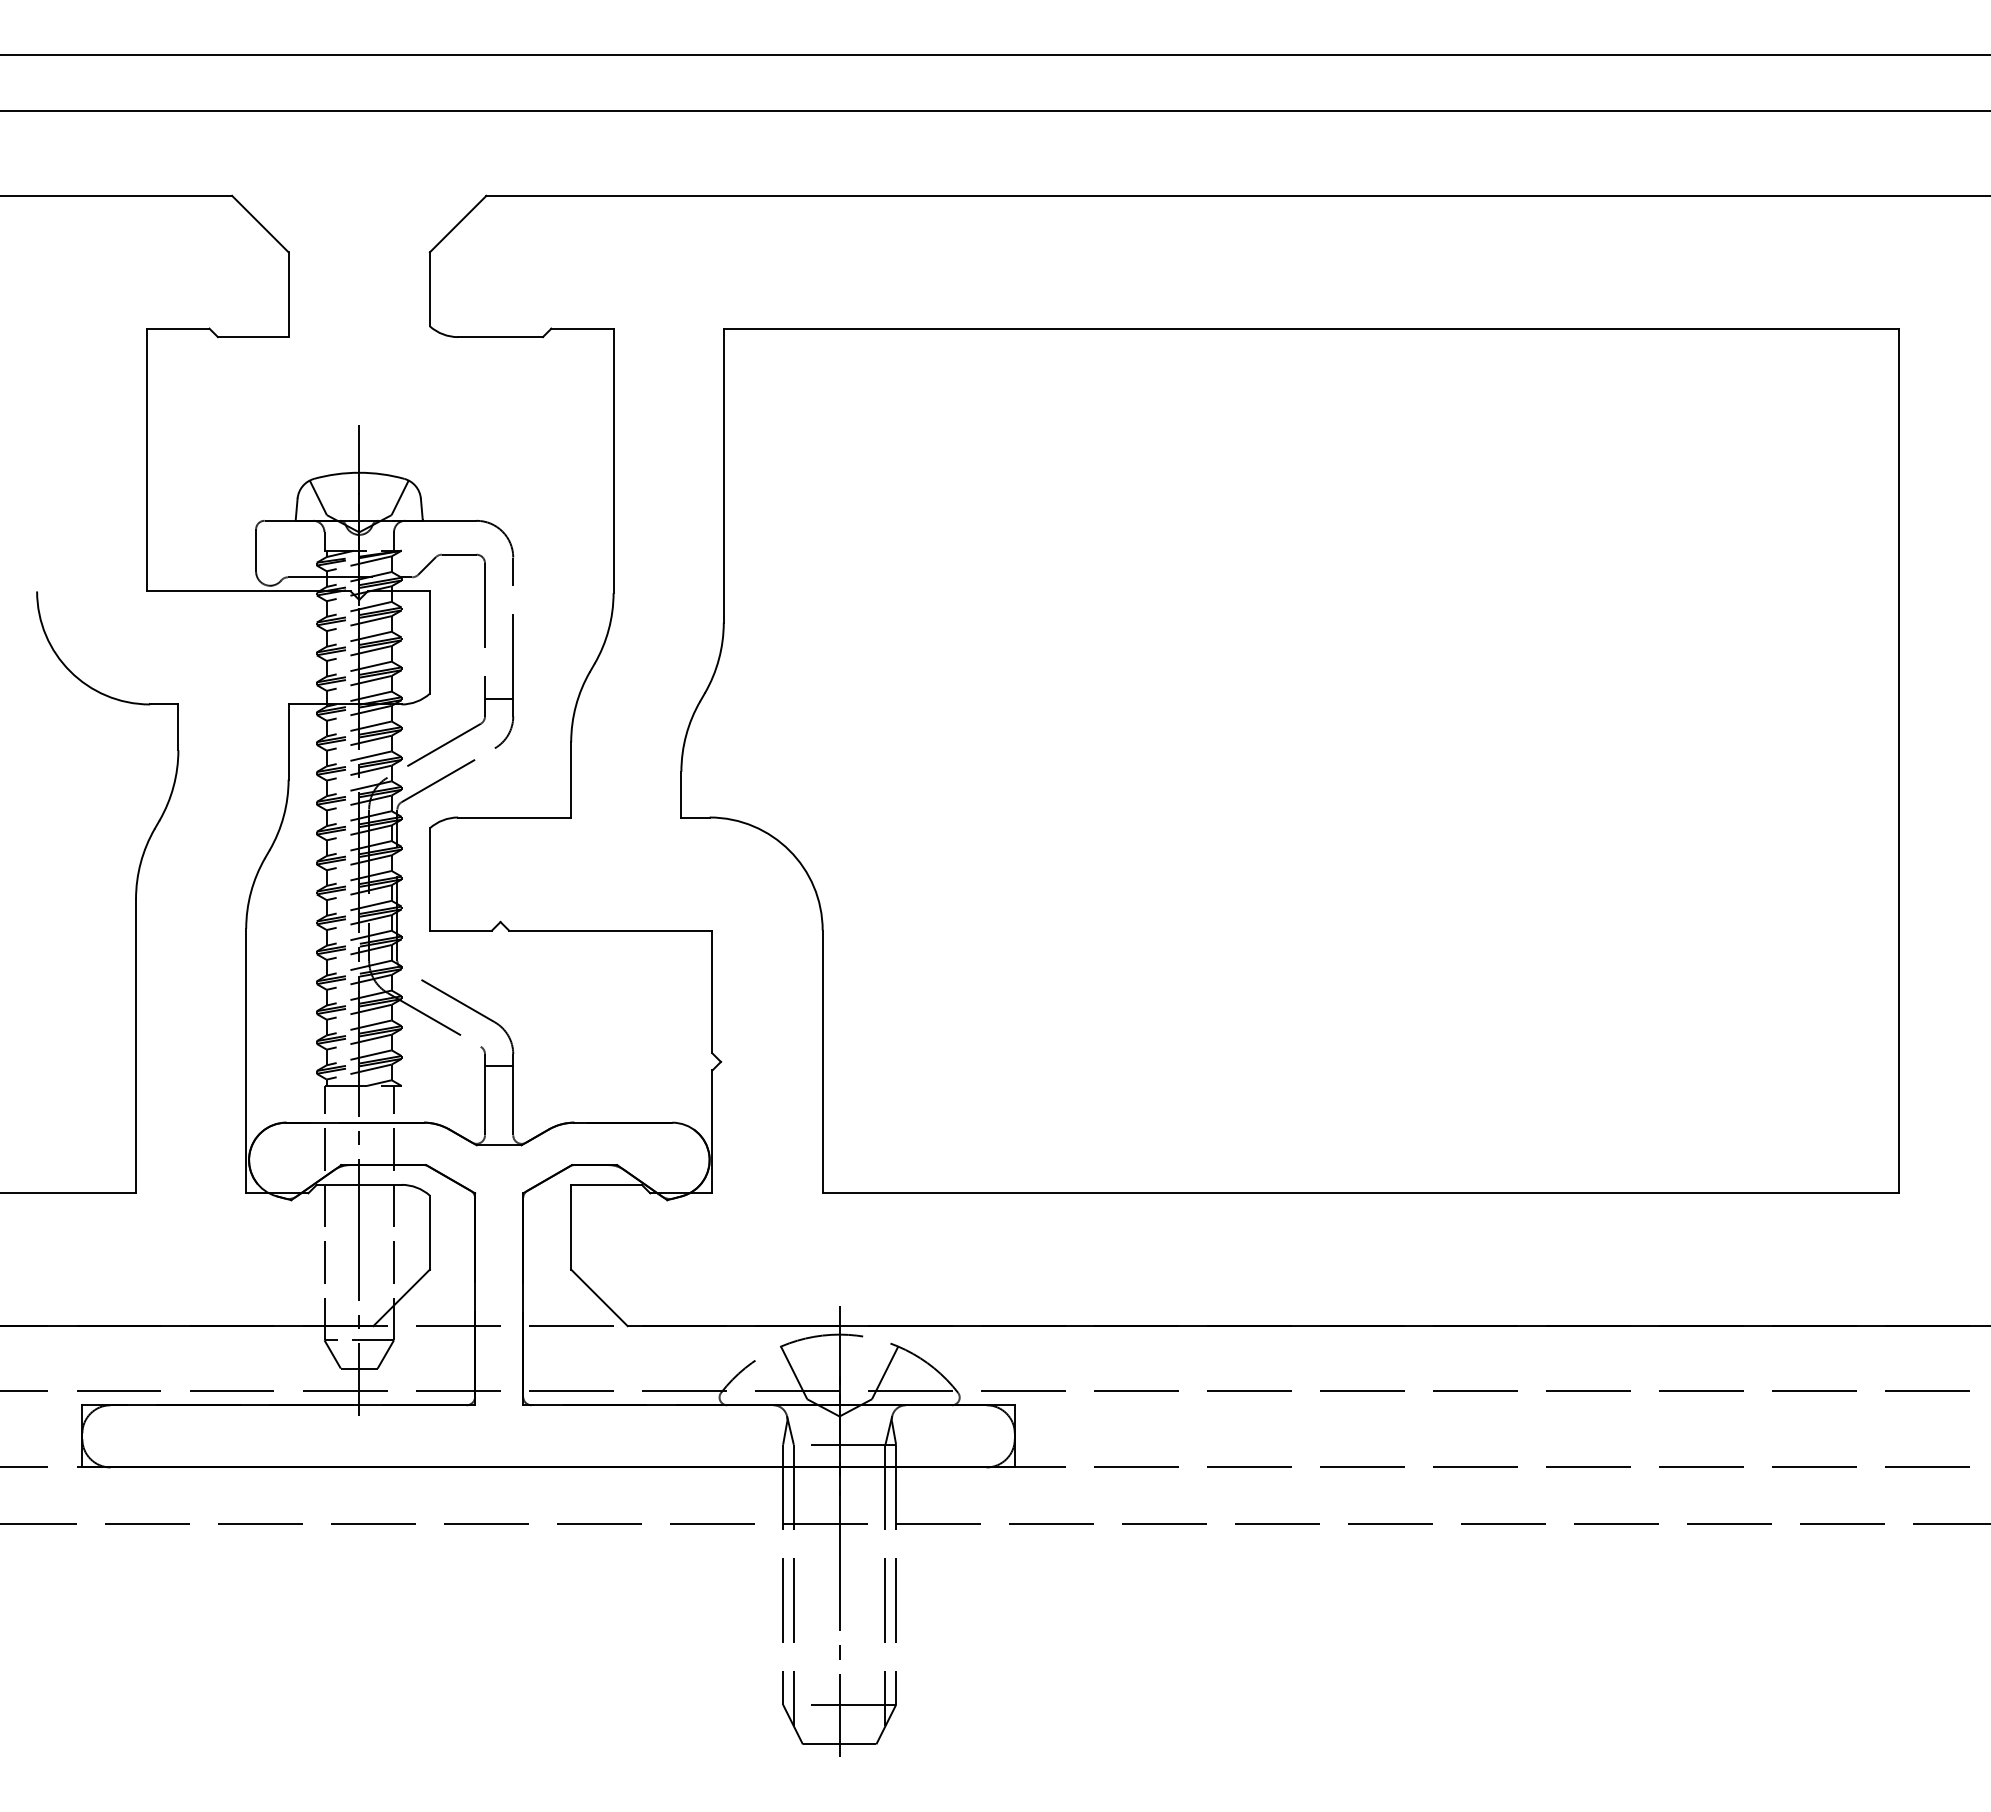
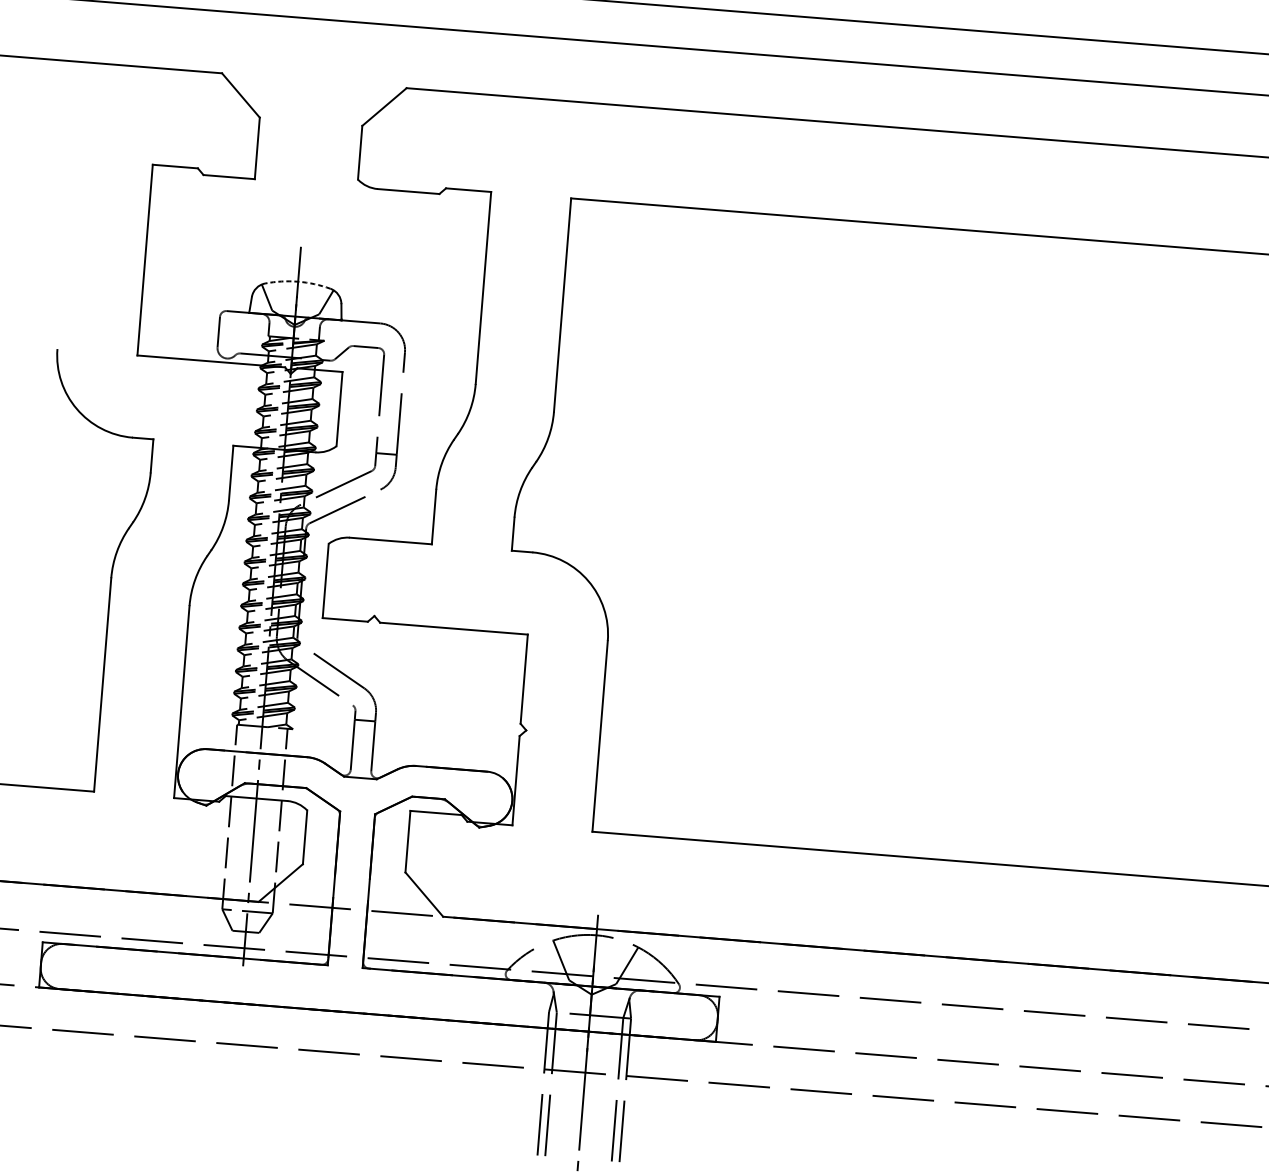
arc: (359, 472) -> (298, 281), solid -> dashed

